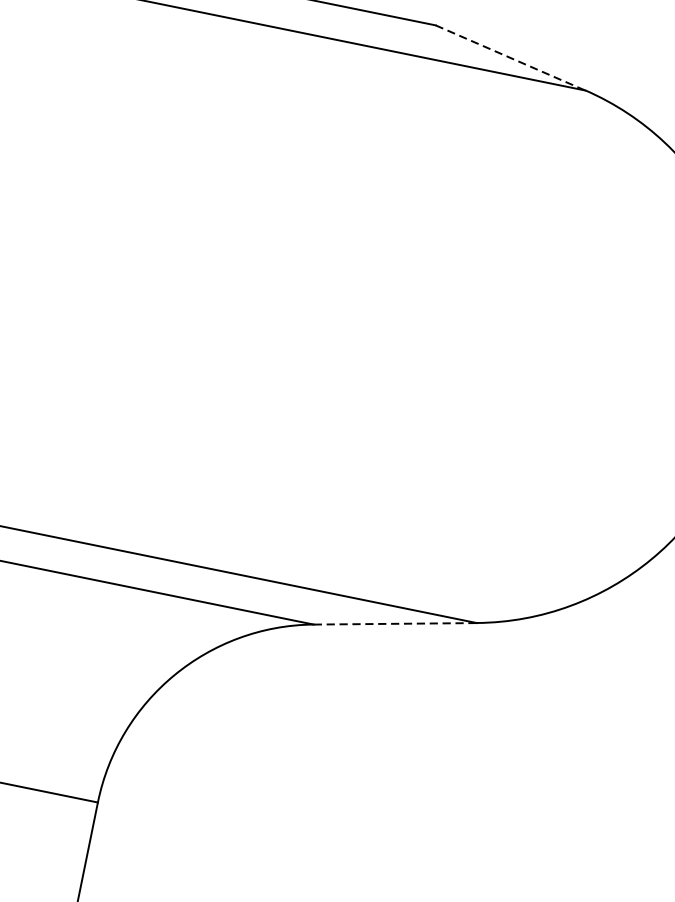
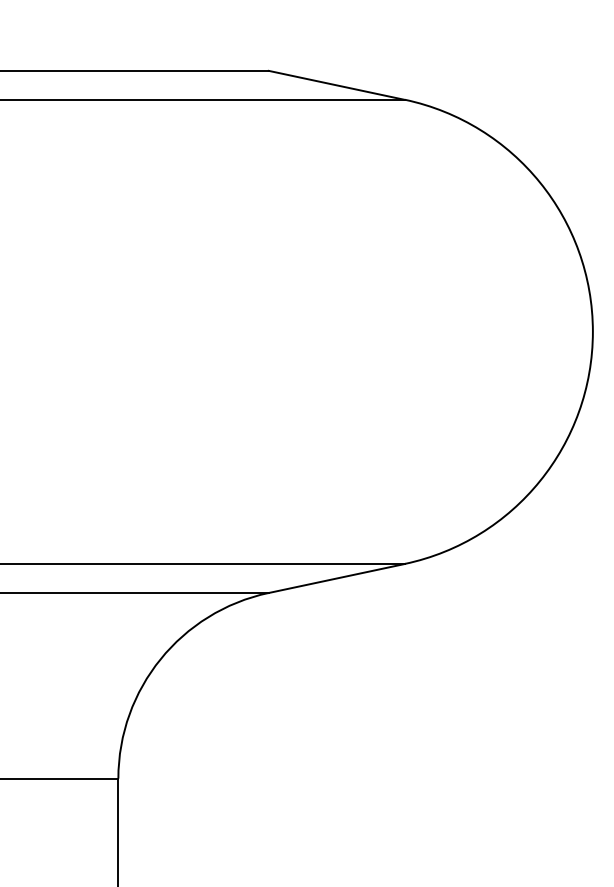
line: (510, 57) -> (336, 85), dashed -> solid
line: (394, 623) -> (336, 578), dashed -> solid

